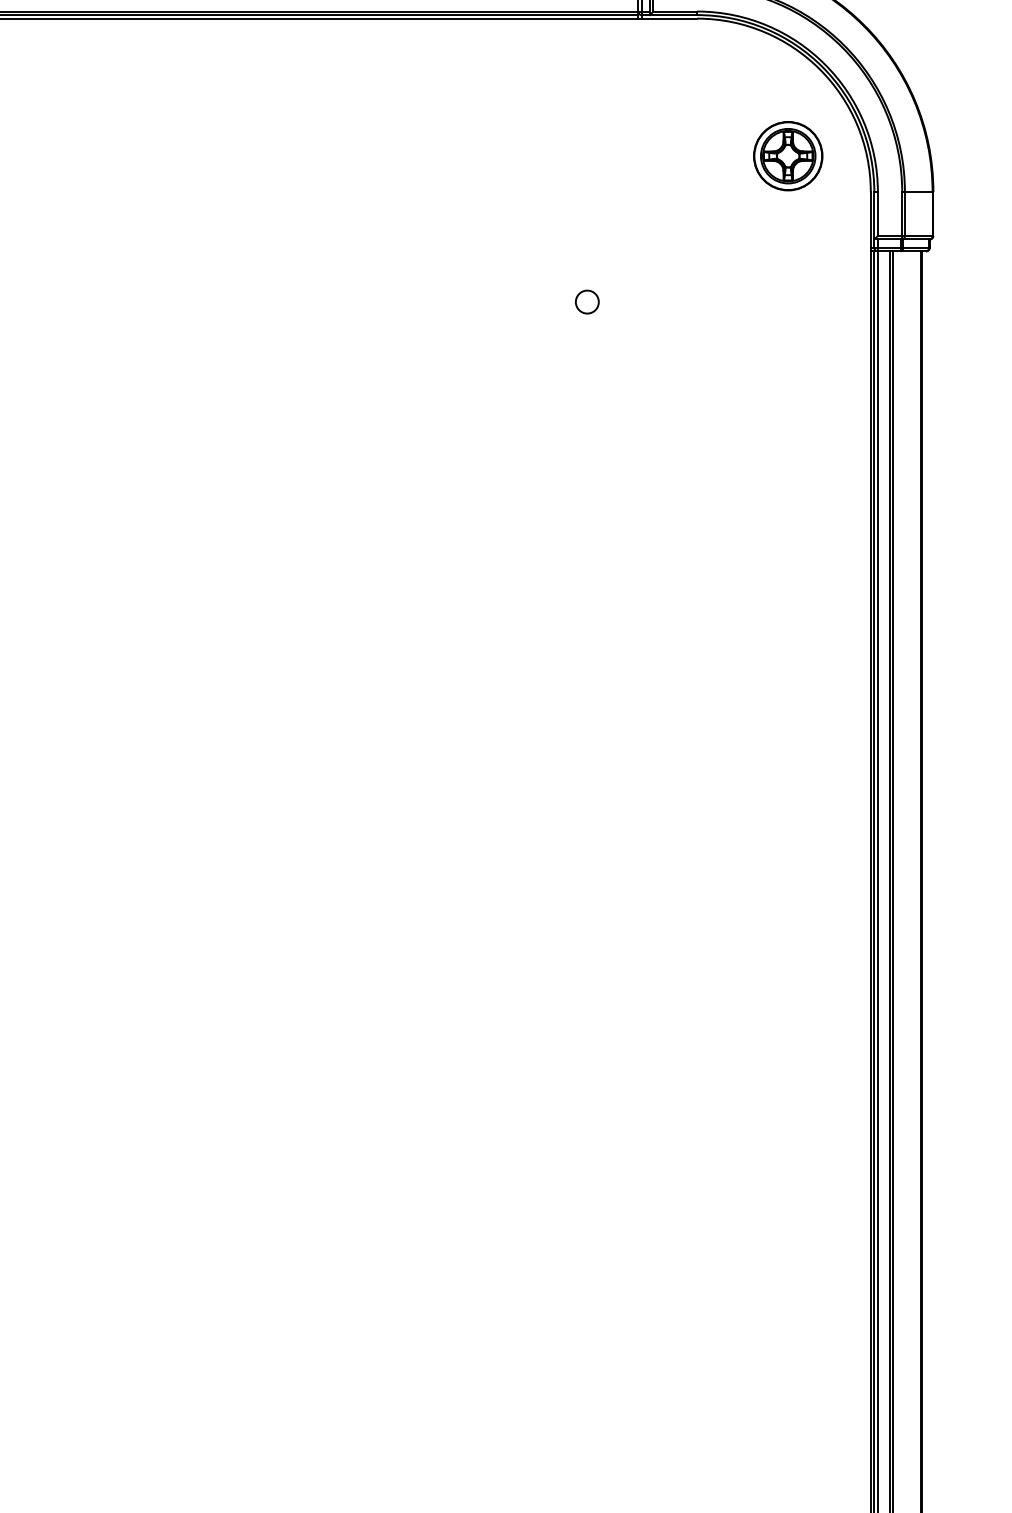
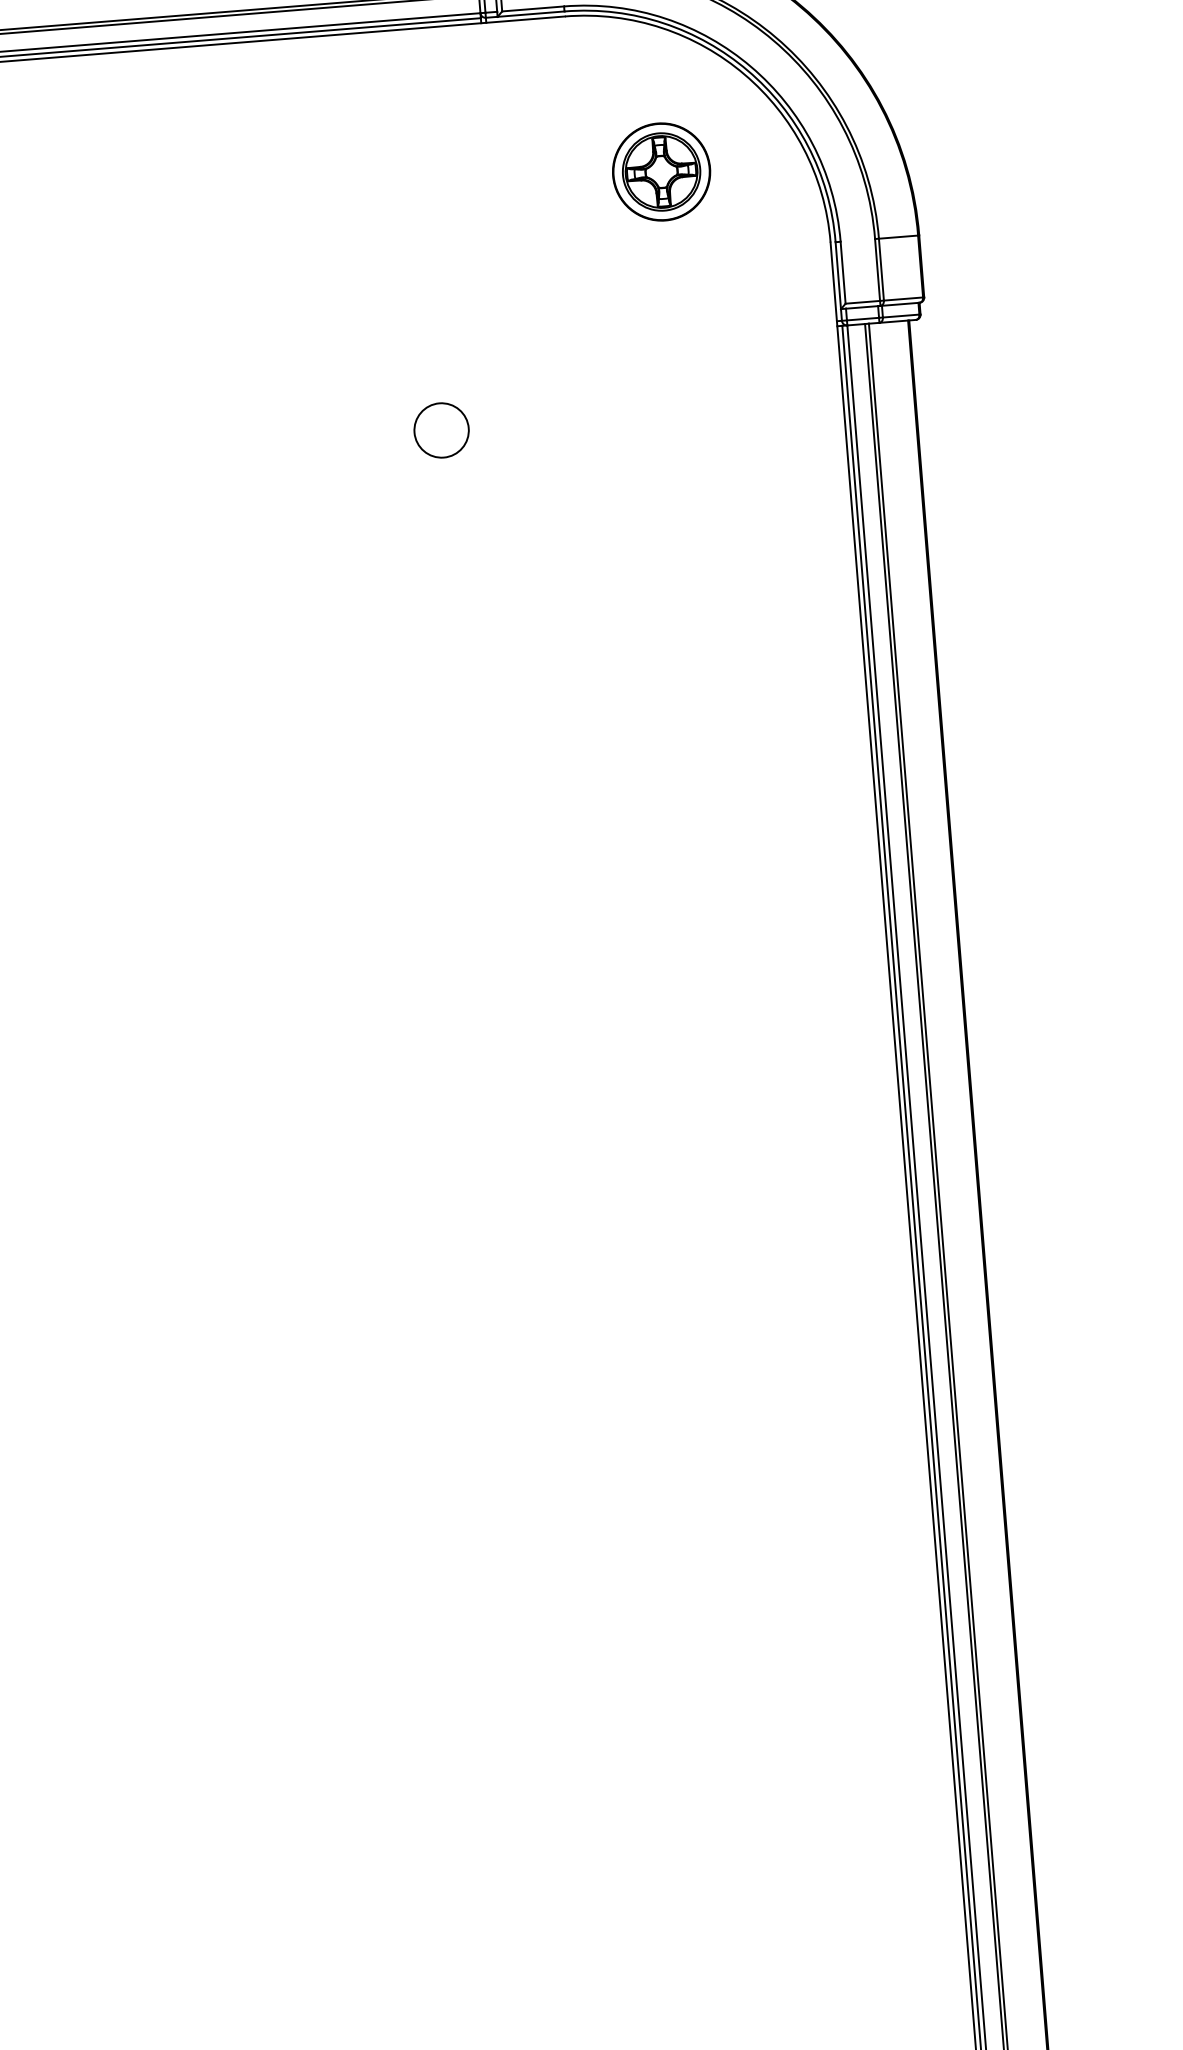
part: (788, 156) -> (662, 172), moved
circle: (587, 301) -> (441, 429), size x1.67

